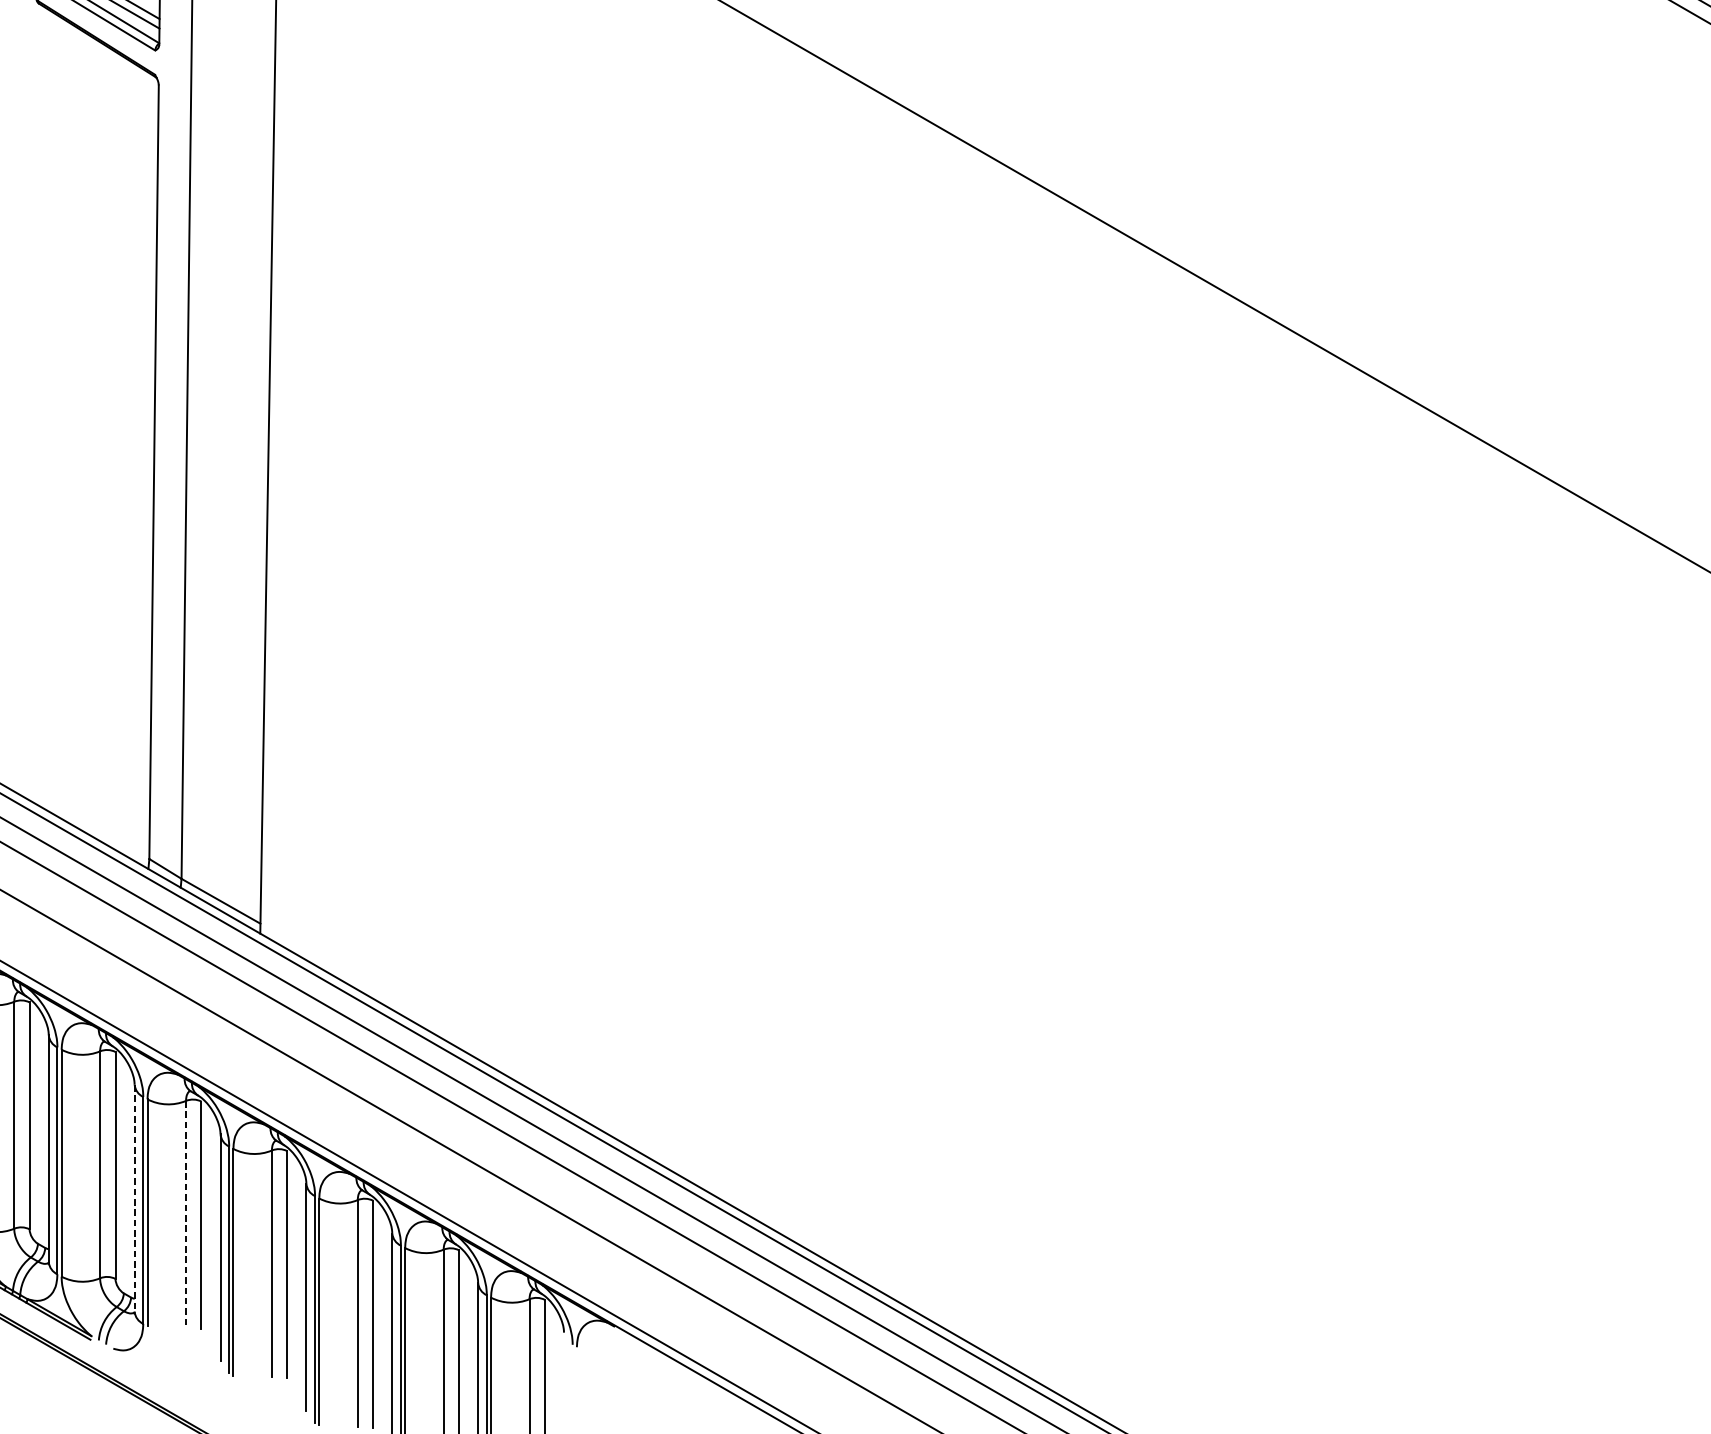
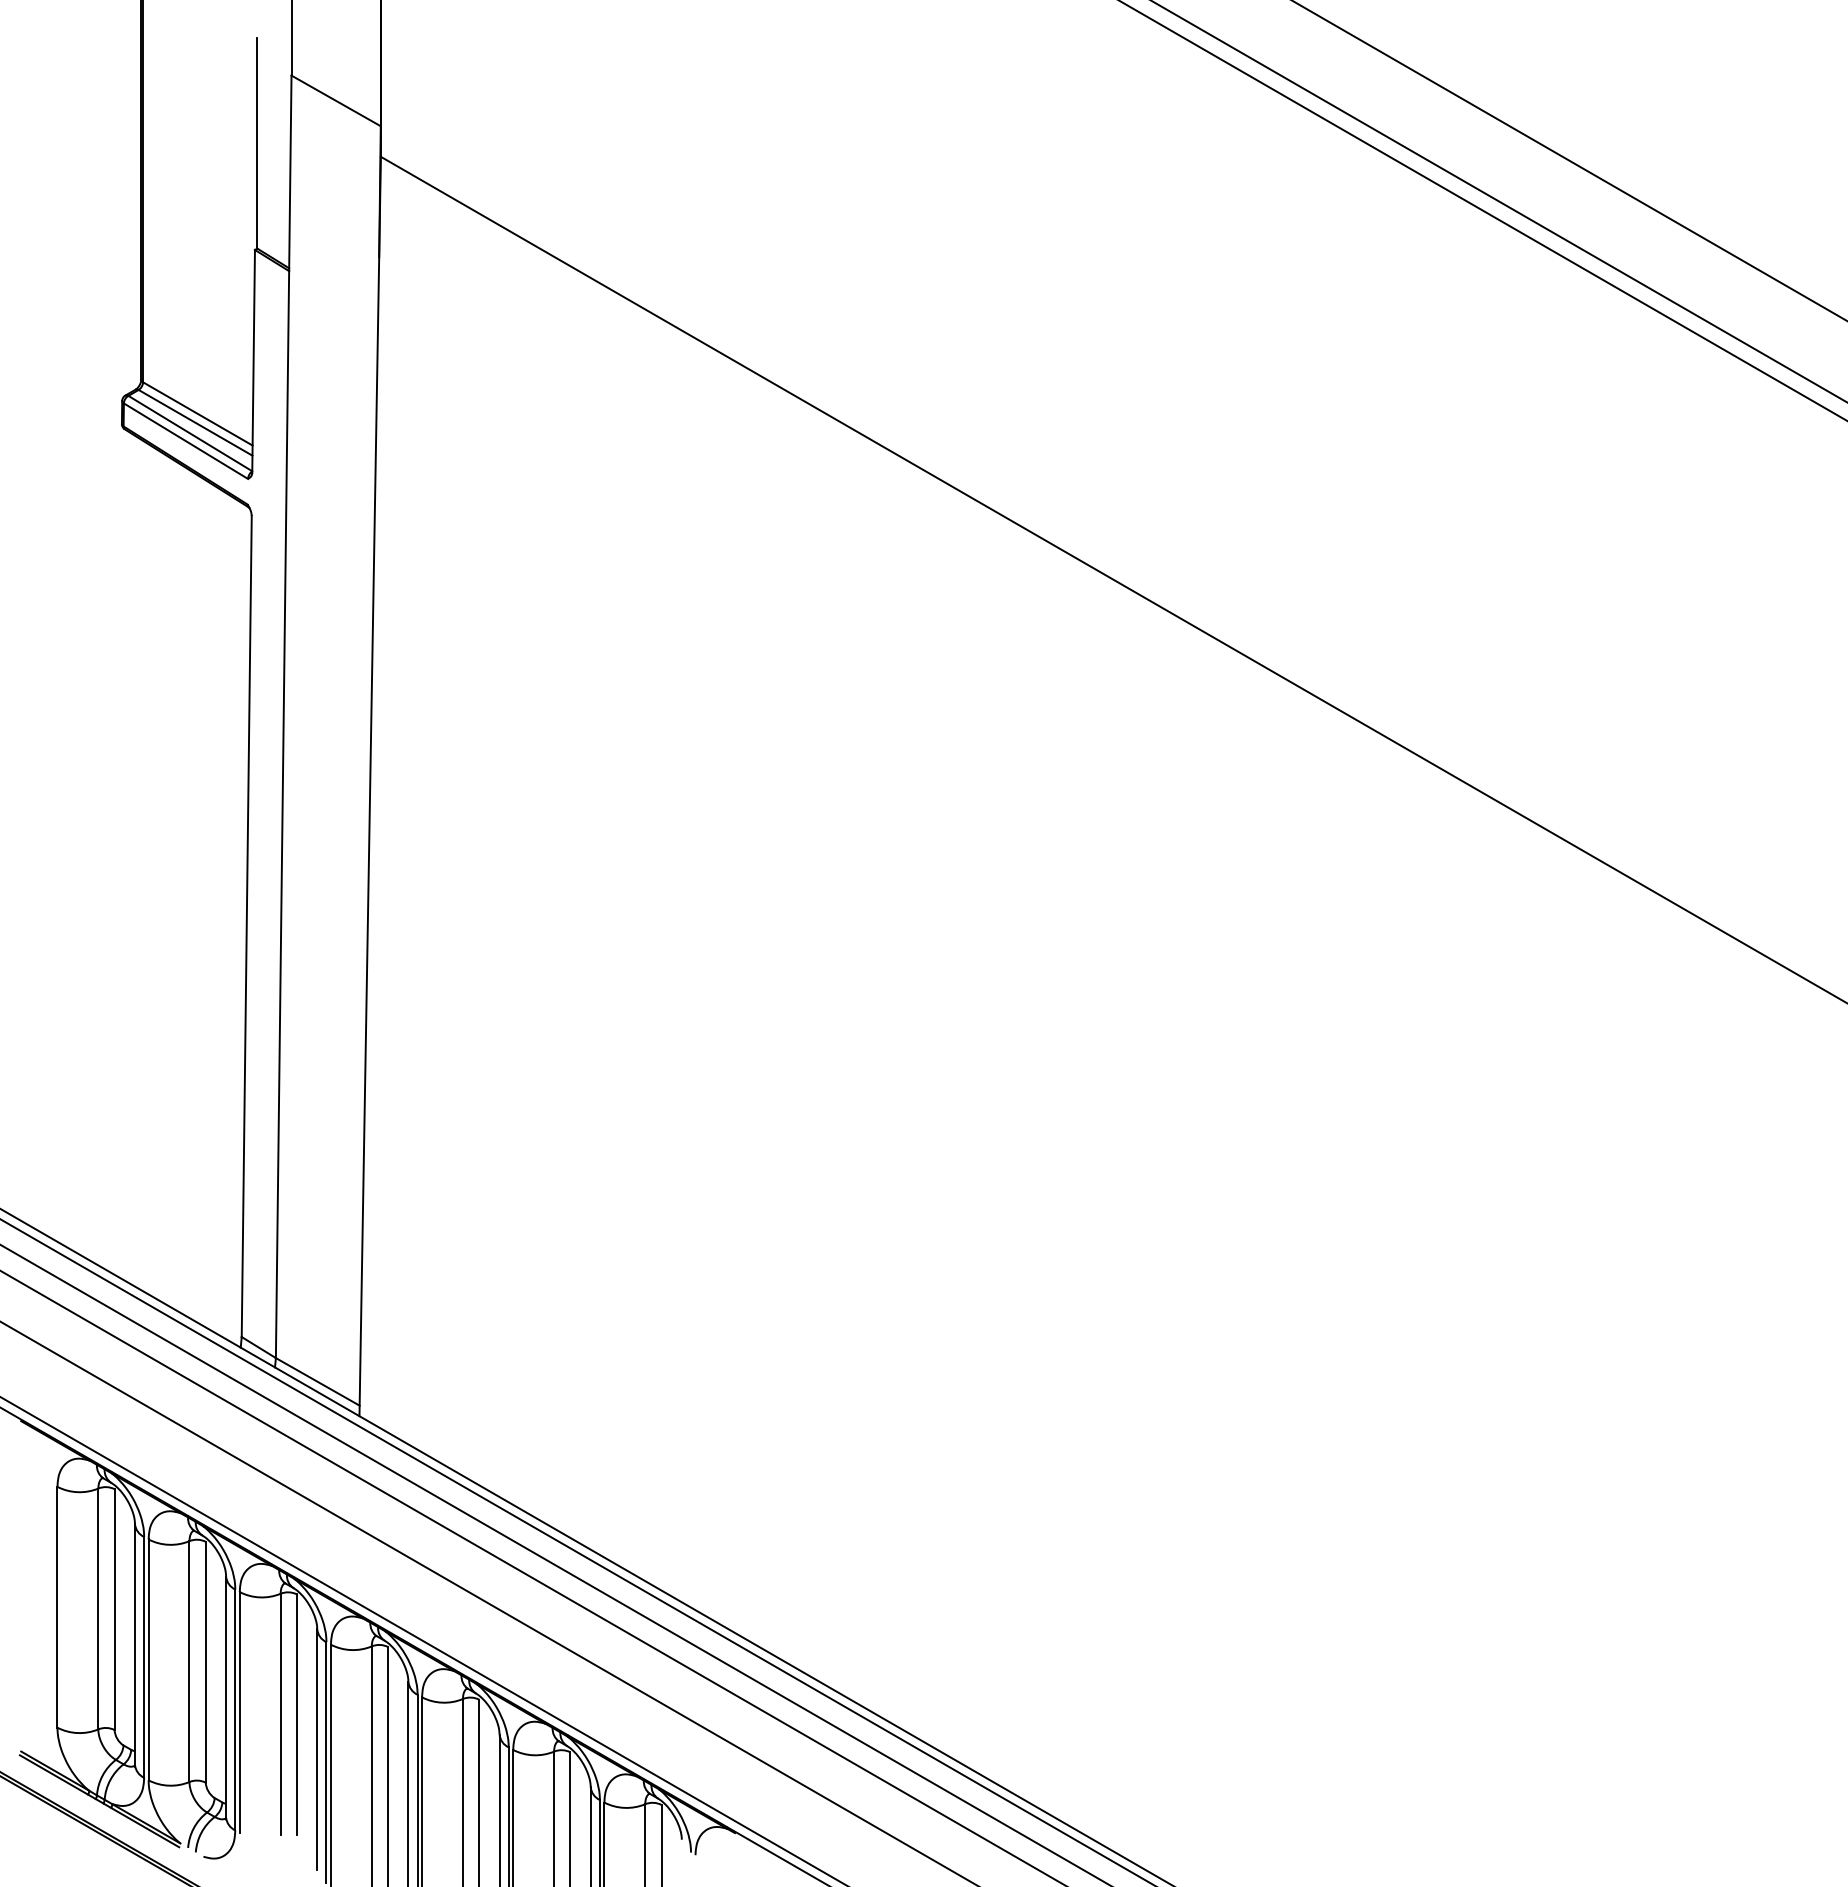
line: (135, 1198) -> (226, 1697), dashed -> solid
line: (185, 1214) -> (280, 1714), dashed -> solid

